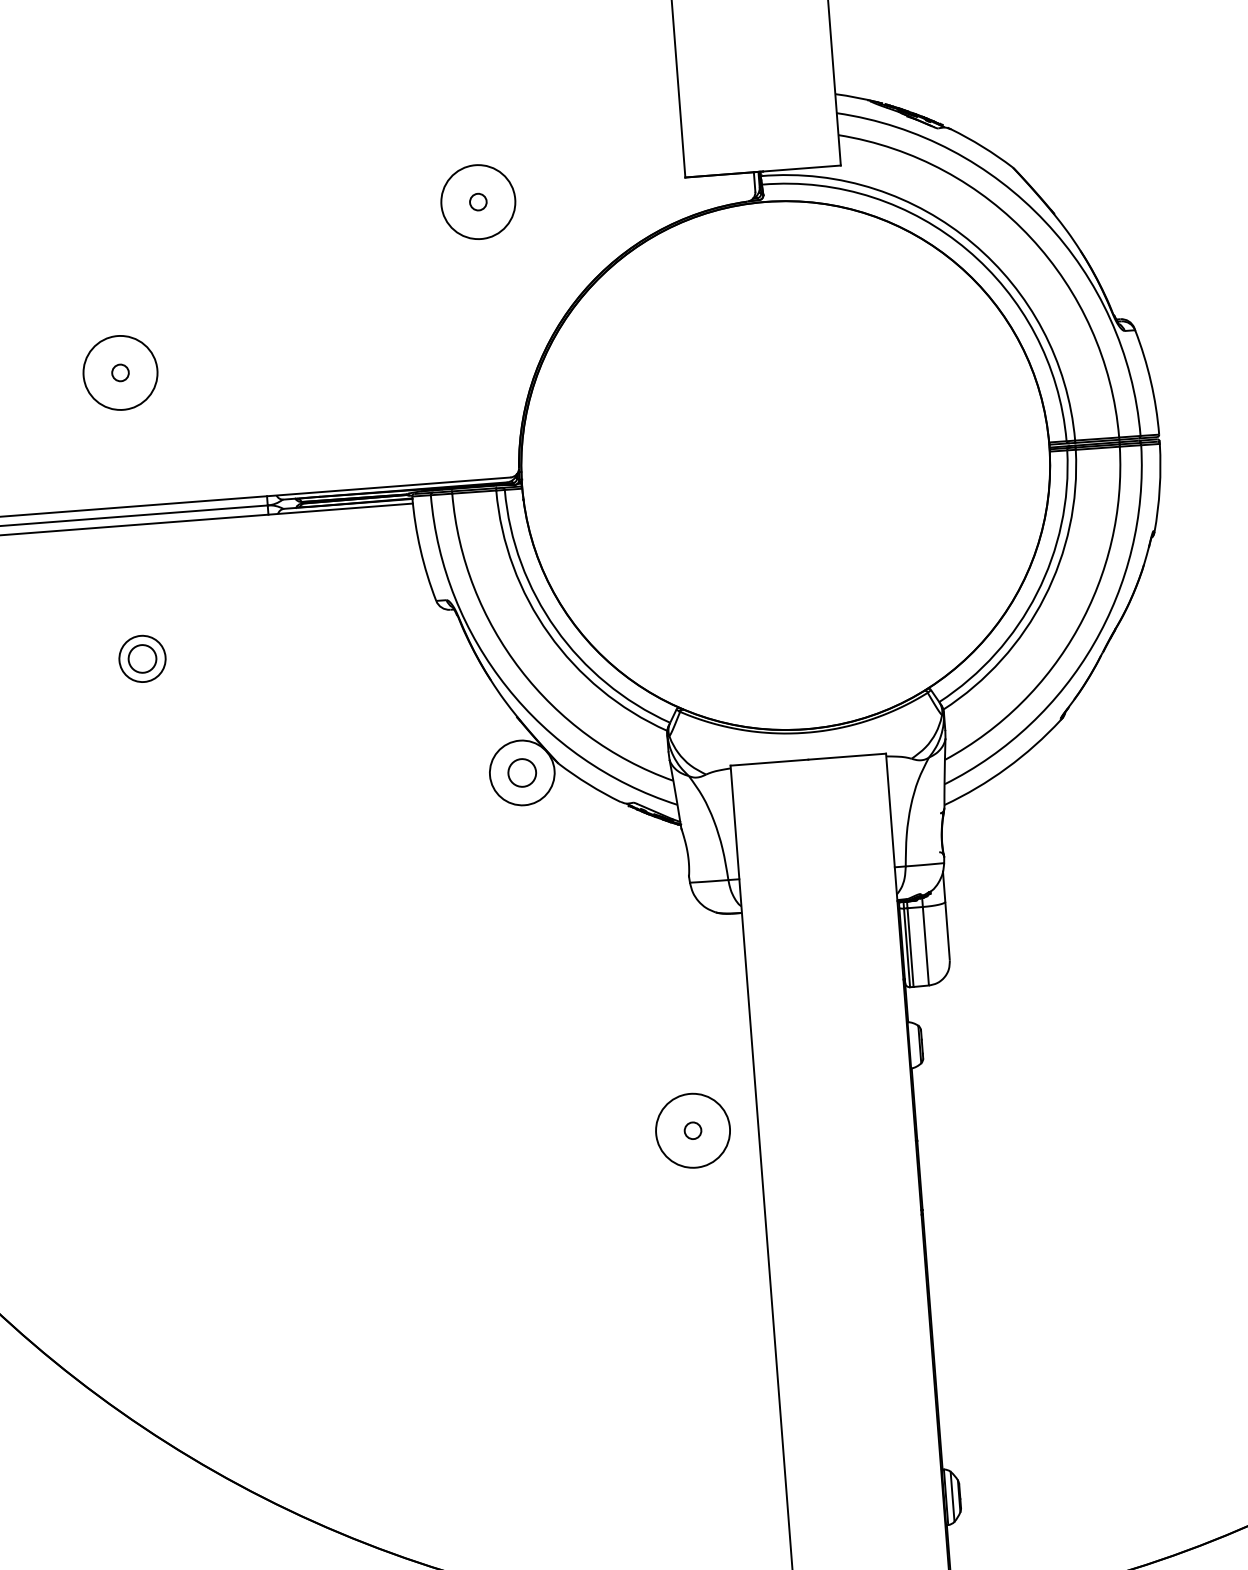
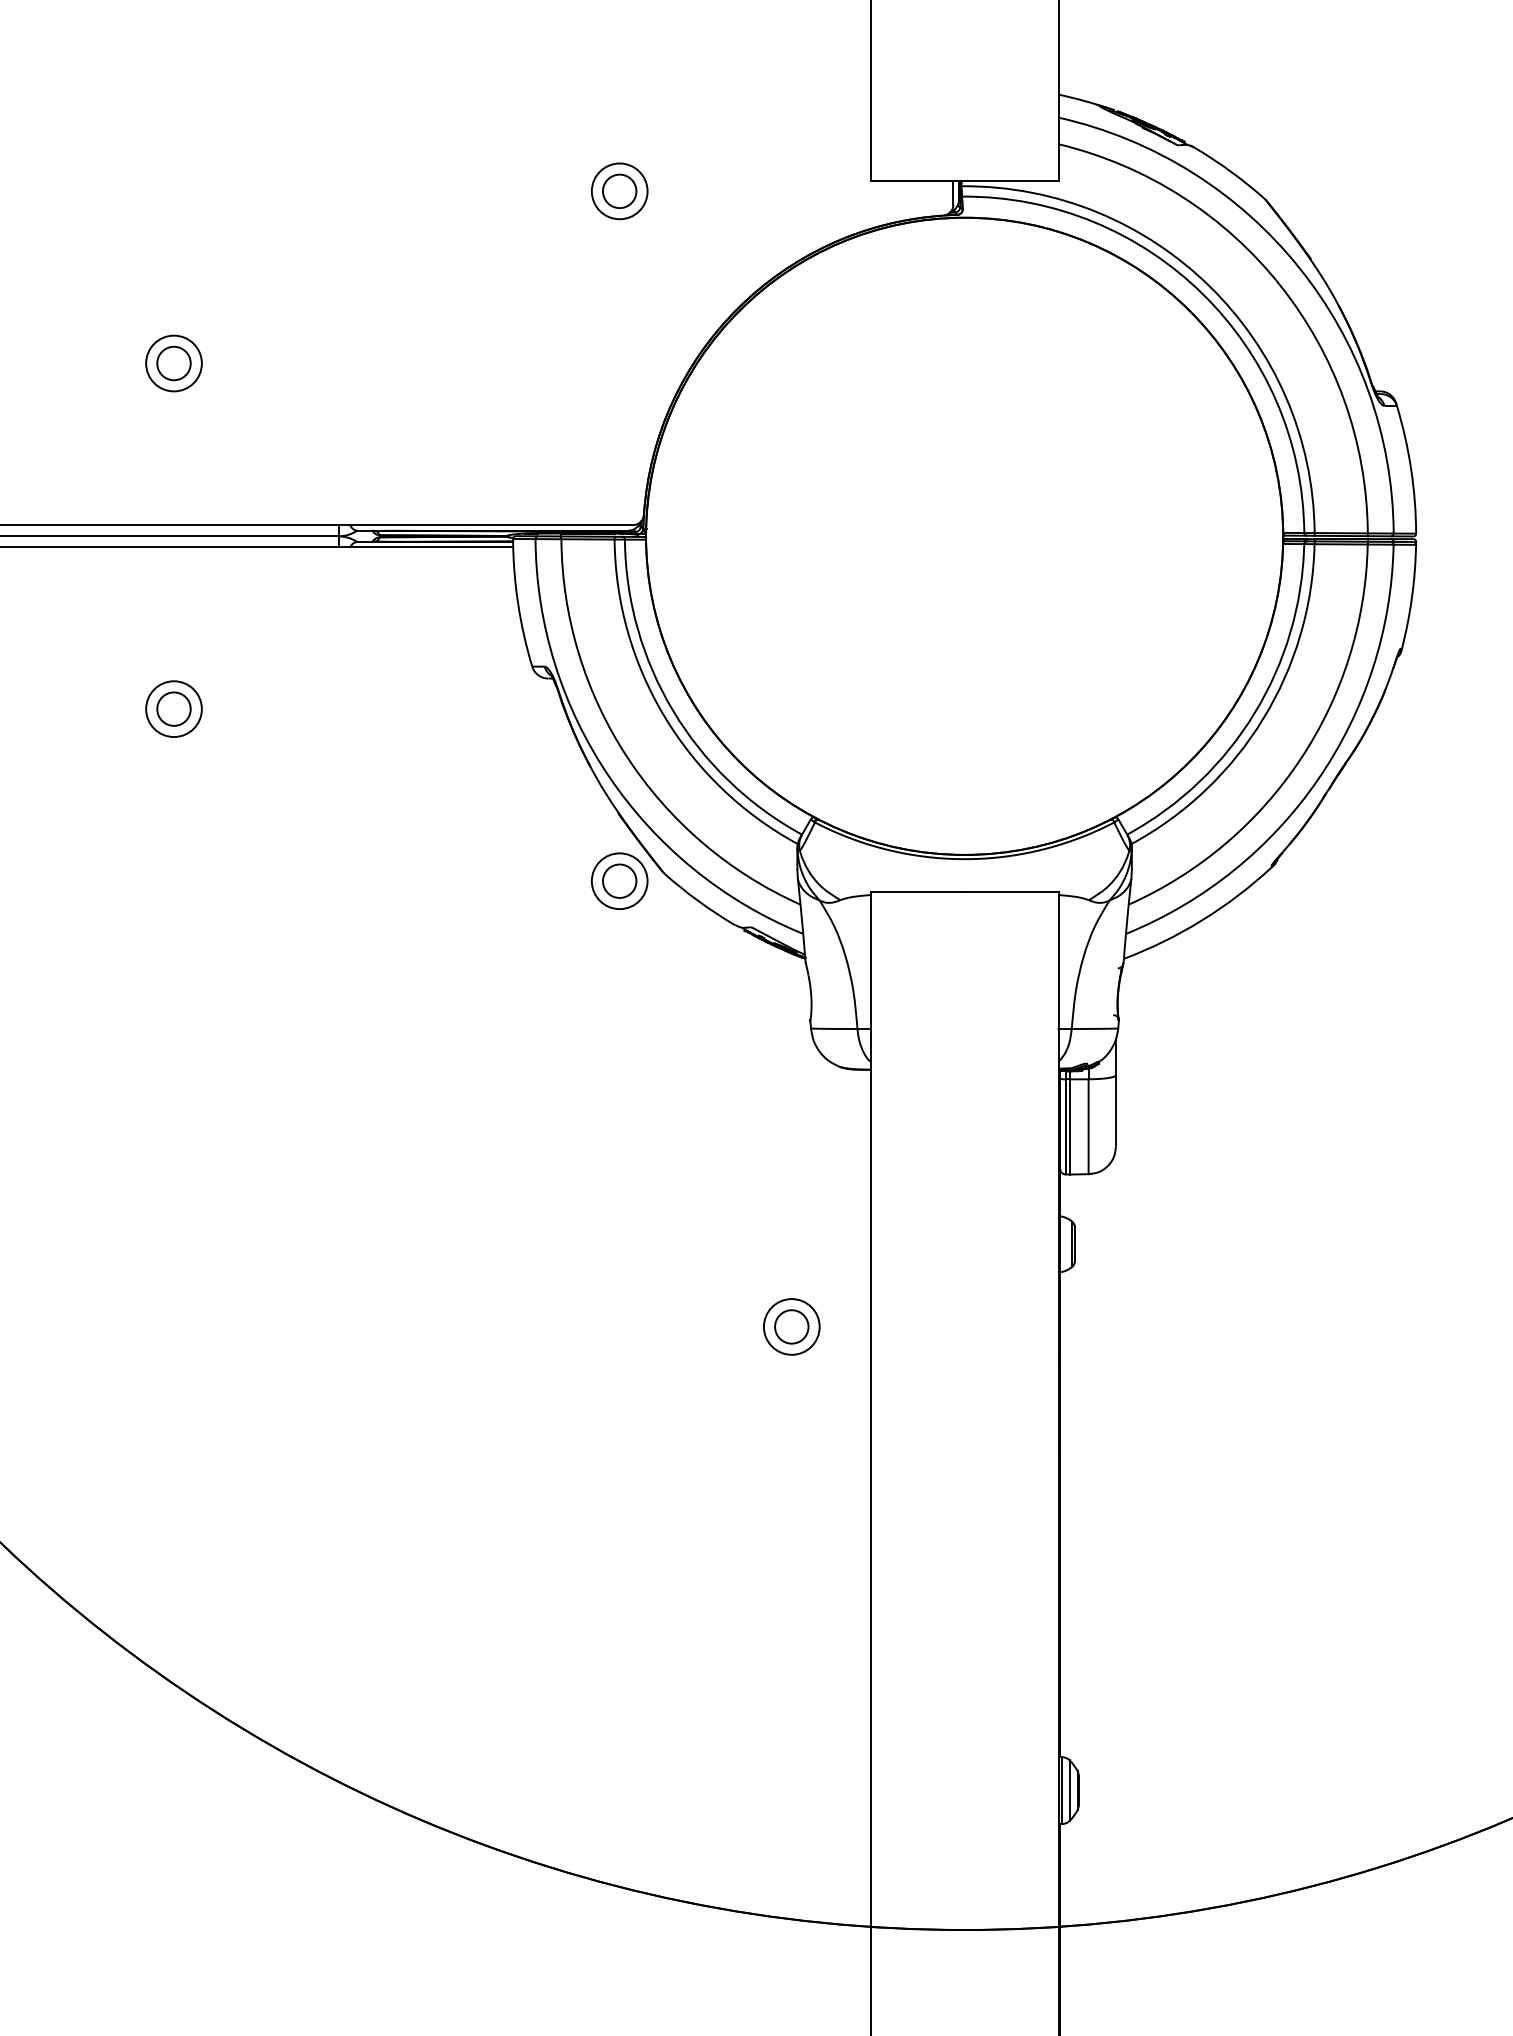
circle: (478, 202) -> (619, 191), size x0.62
circle: (478, 202) -> (619, 191), size x1.67
circle: (120, 372) -> (173, 363), size x0.62
circle: (120, 372) -> (173, 363), size x1.67
circle: (522, 773) -> (619, 881), size x0.71
circle: (692, 1130) -> (791, 1326), size x0.62
circle: (692, 1130) -> (791, 1326), size x1.67

